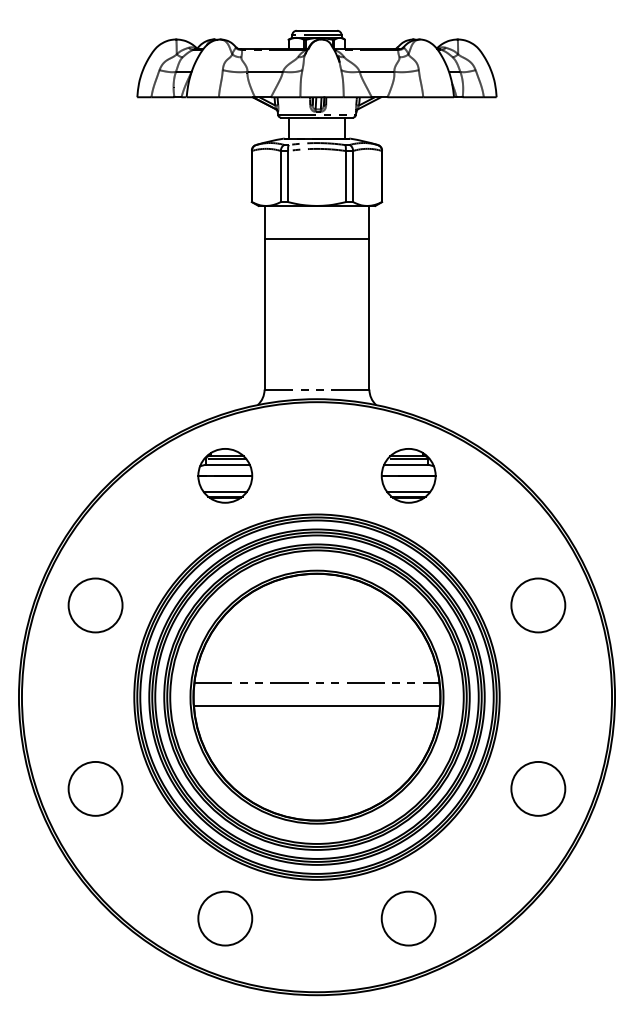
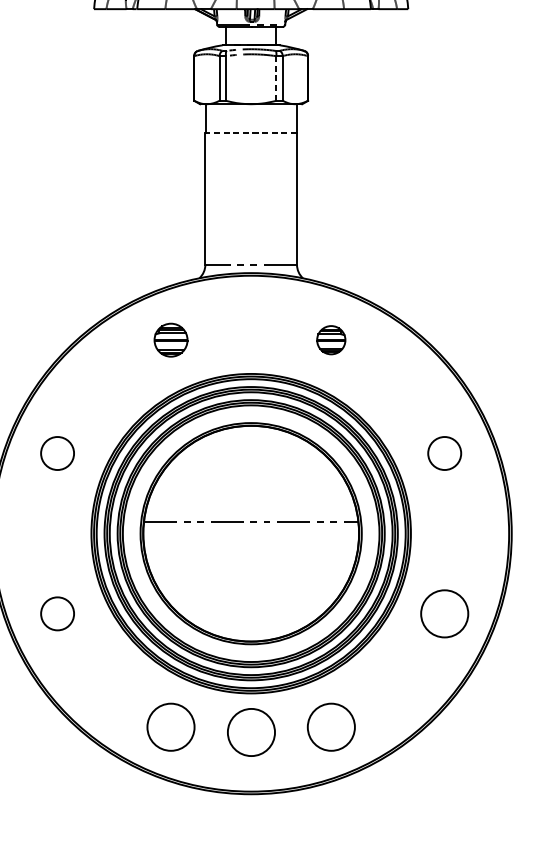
line: (345, 176) -> (276, 78), solid -> dashed
line: (316, 238) -> (250, 132), solid -> dashed
part: (225, 475) -> (171, 339), size x0.7
part: (408, 475) -> (331, 339), size x0.6
circle: (95, 605) -> (57, 453), size x0.7
circle: (538, 605) -> (444, 453), size x0.7
line: (316, 706) -> (250, 541), removed
circle: (95, 788) -> (57, 613), size x0.7
circle: (317, 924) -> (251, 732), added

